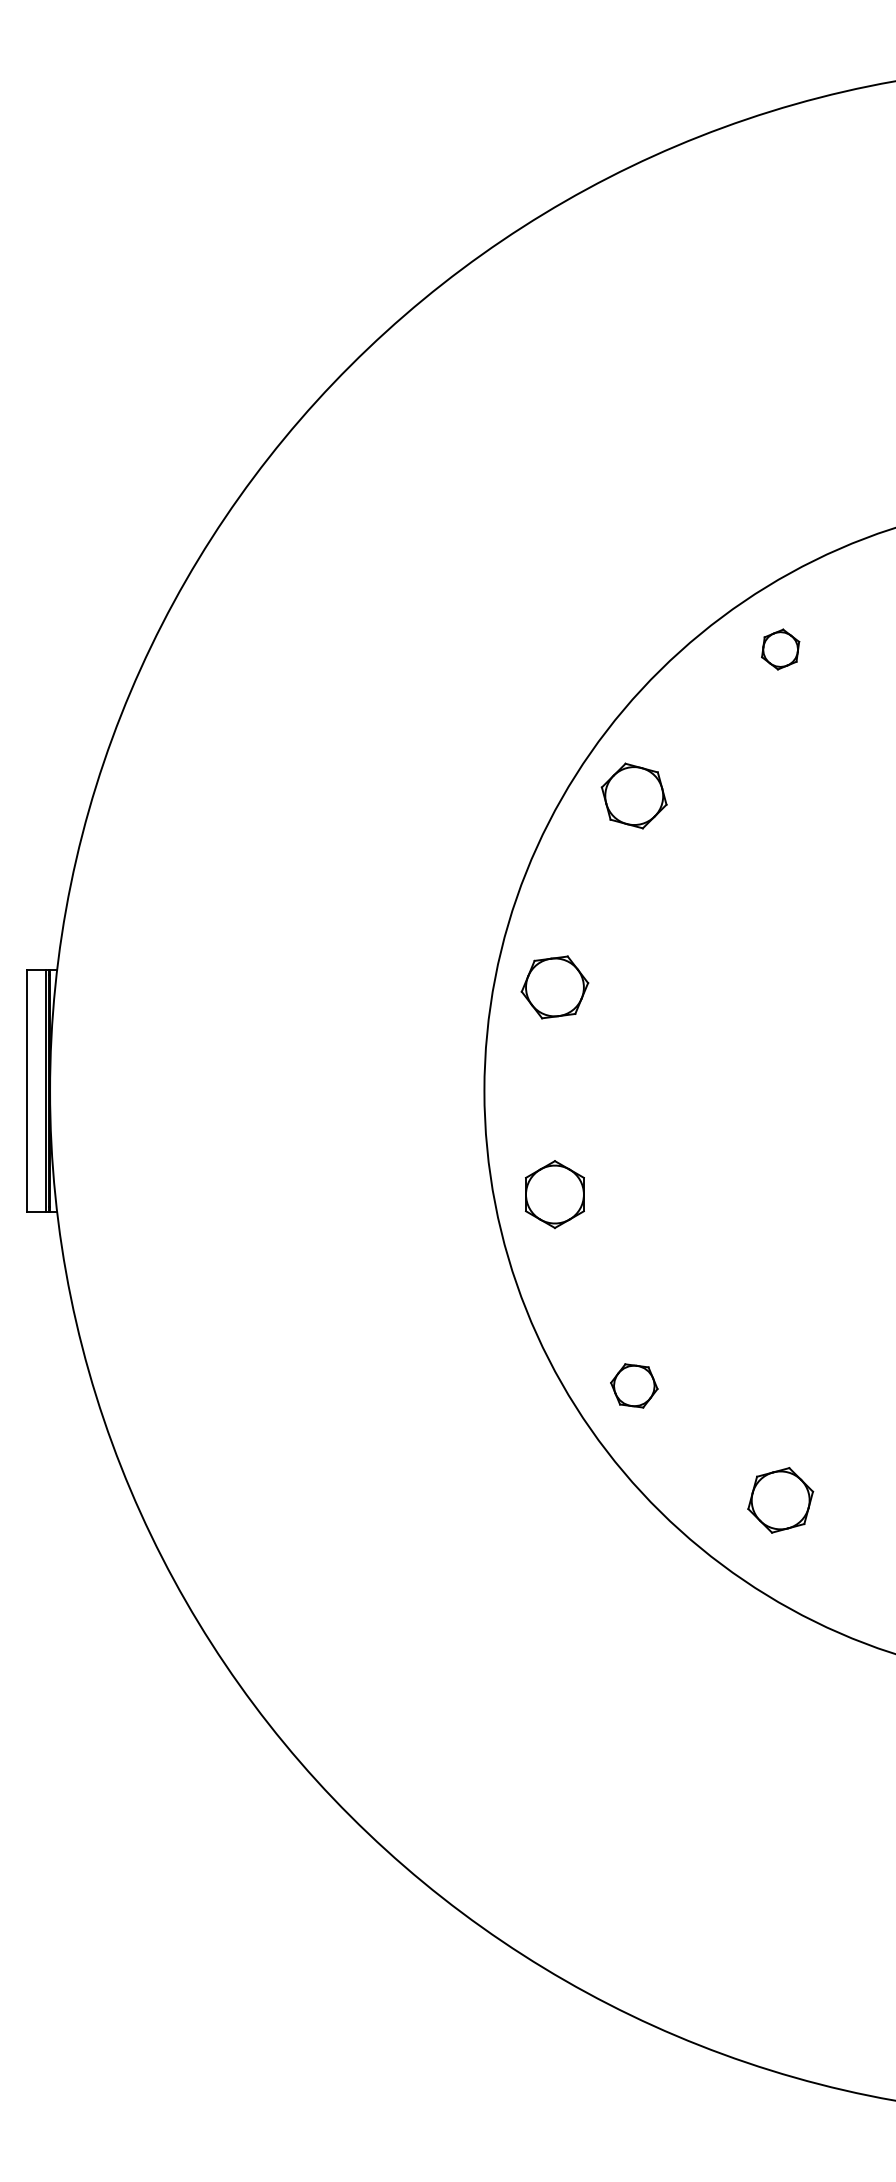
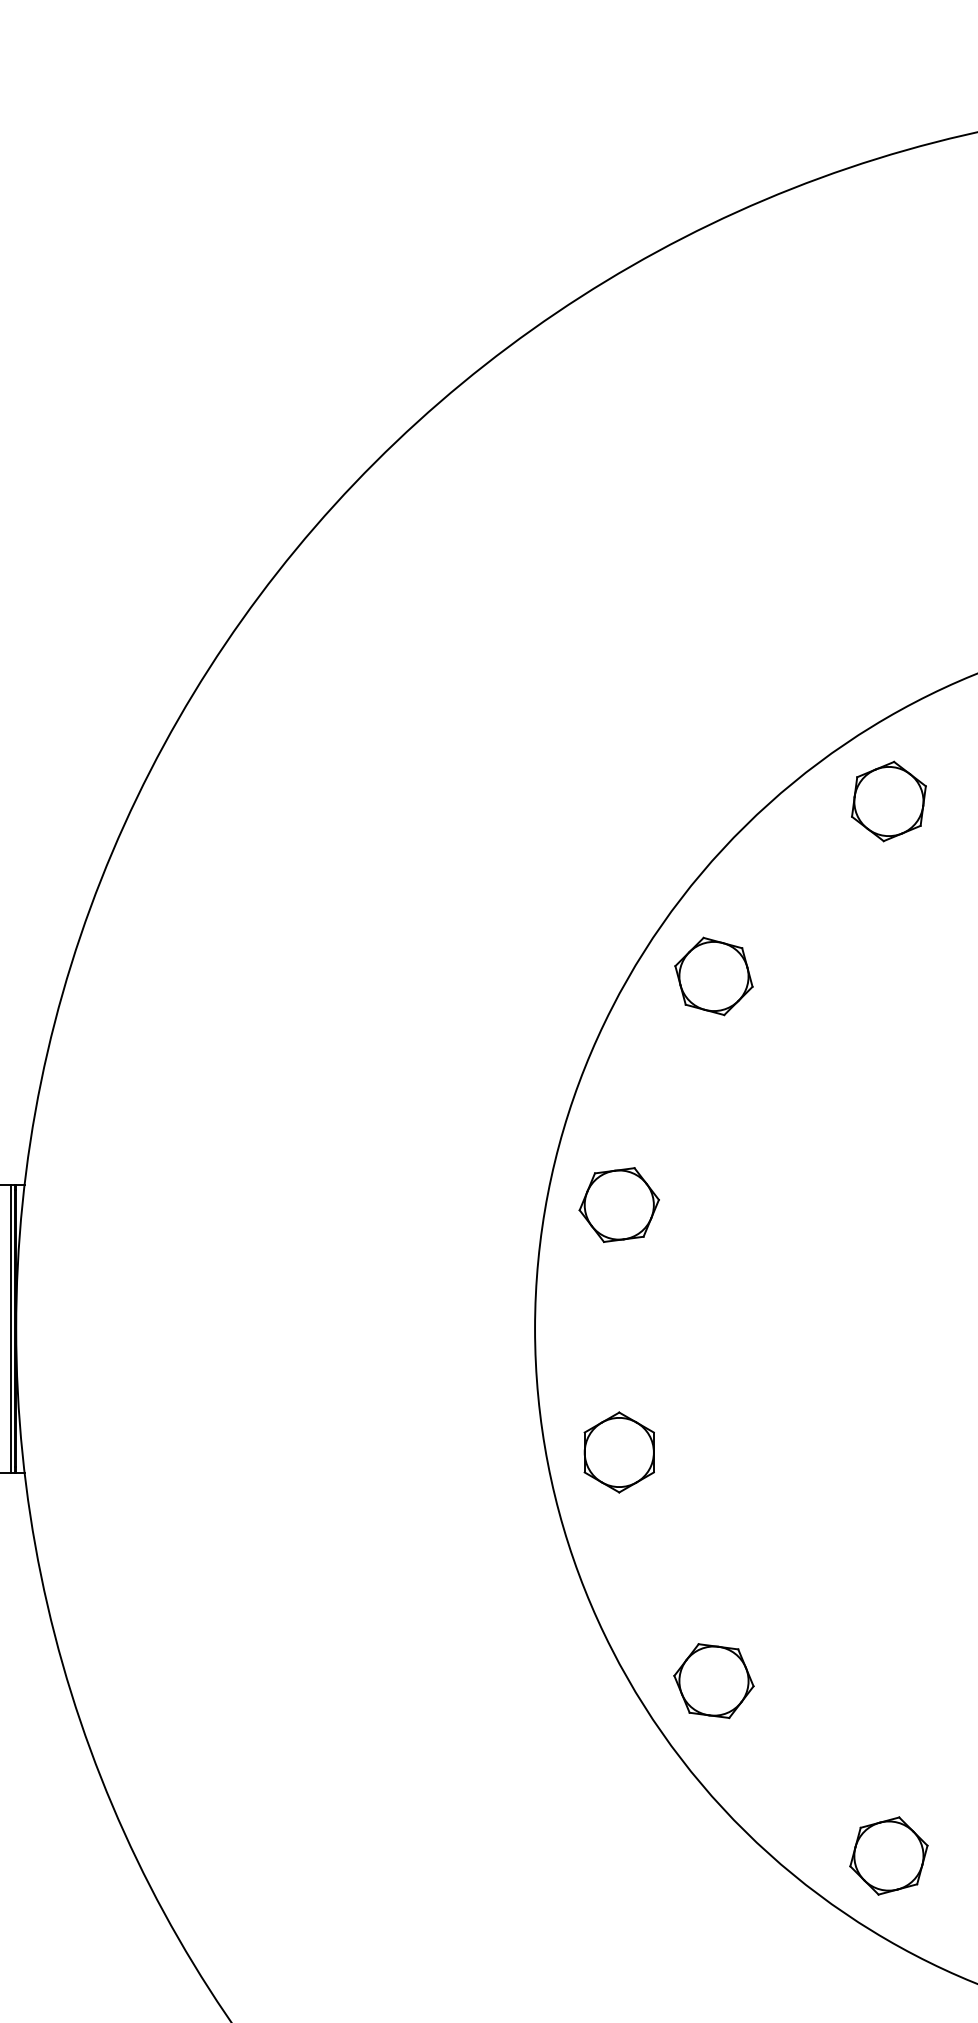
part: (780, 649) -> (888, 801), size x1.67
part: (634, 1385) -> (714, 1680), size x1.43
part: (780, 1500) -> (888, 1856), moved

